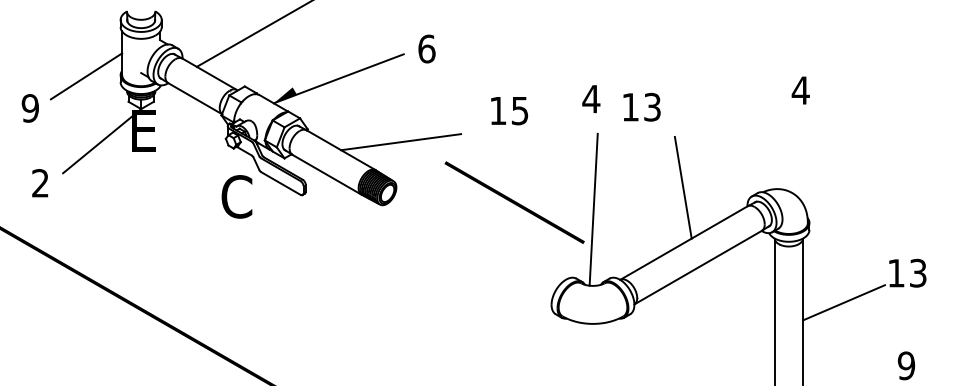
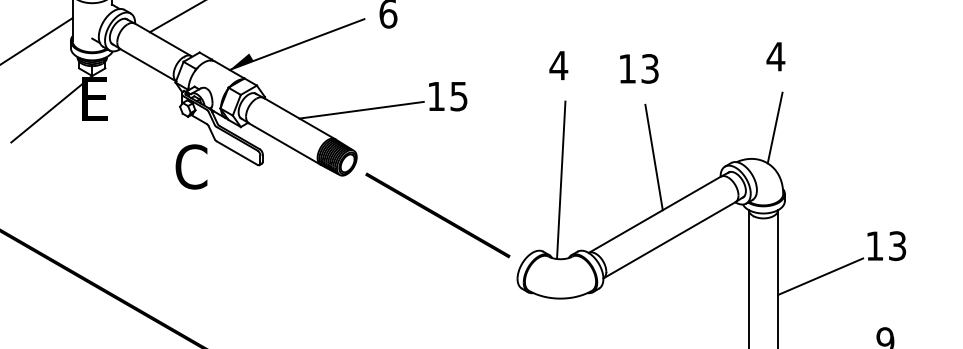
text: (641, 106) -> (638, 68), moved
text: (509, 111) -> (448, 97), moved
line: (799, 159) -> (774, 128), added
line: (514, 202) -> (437, 215), moved

